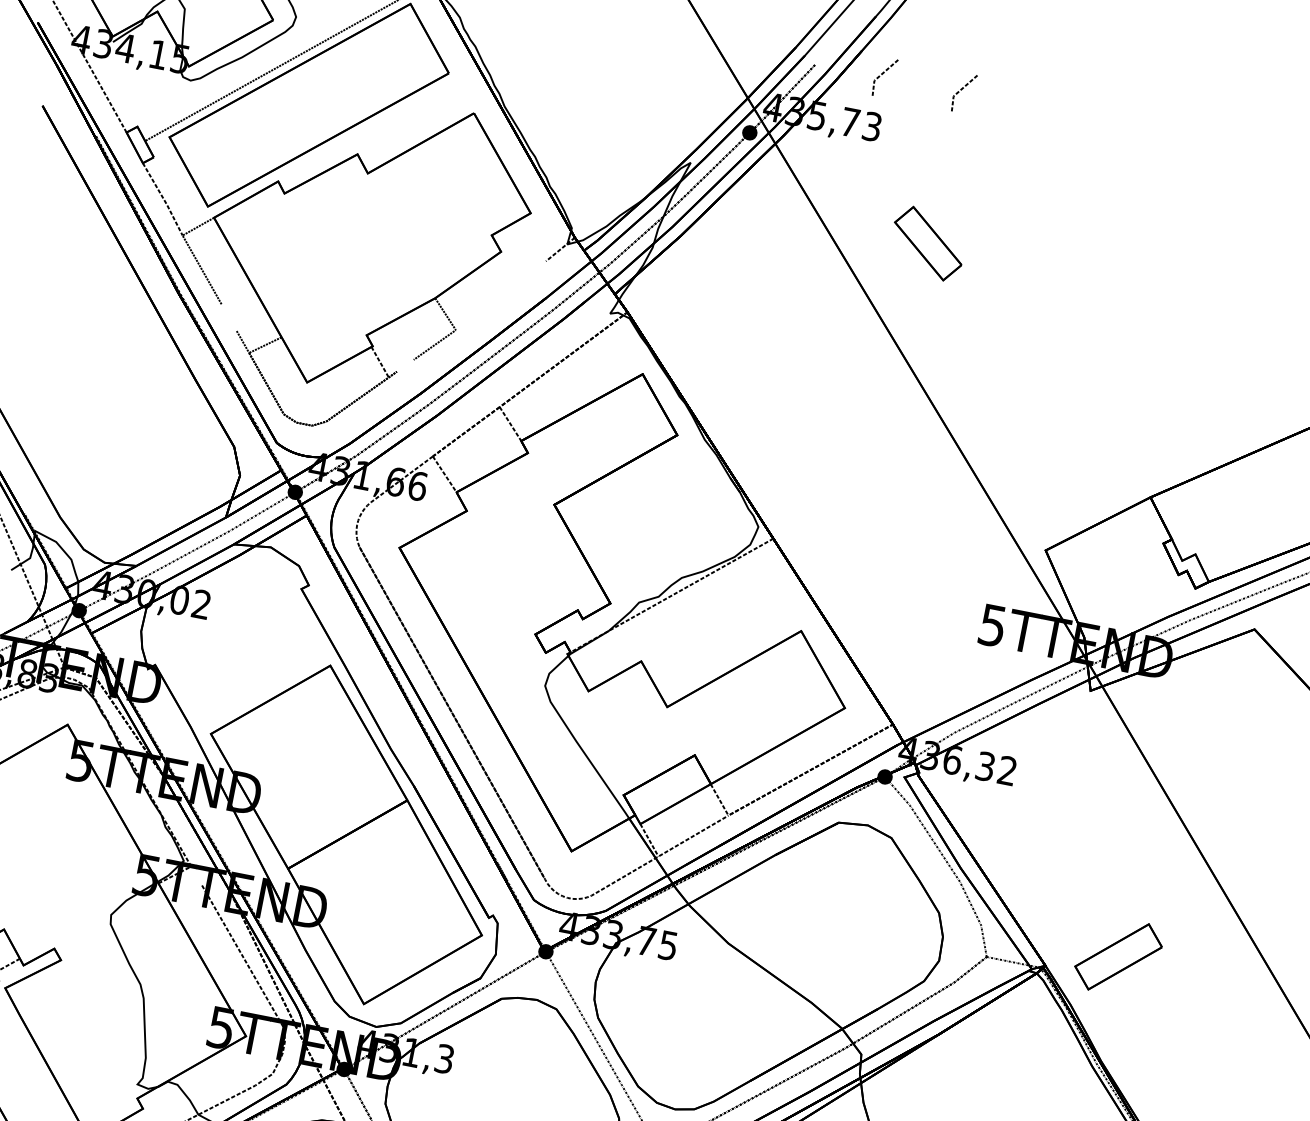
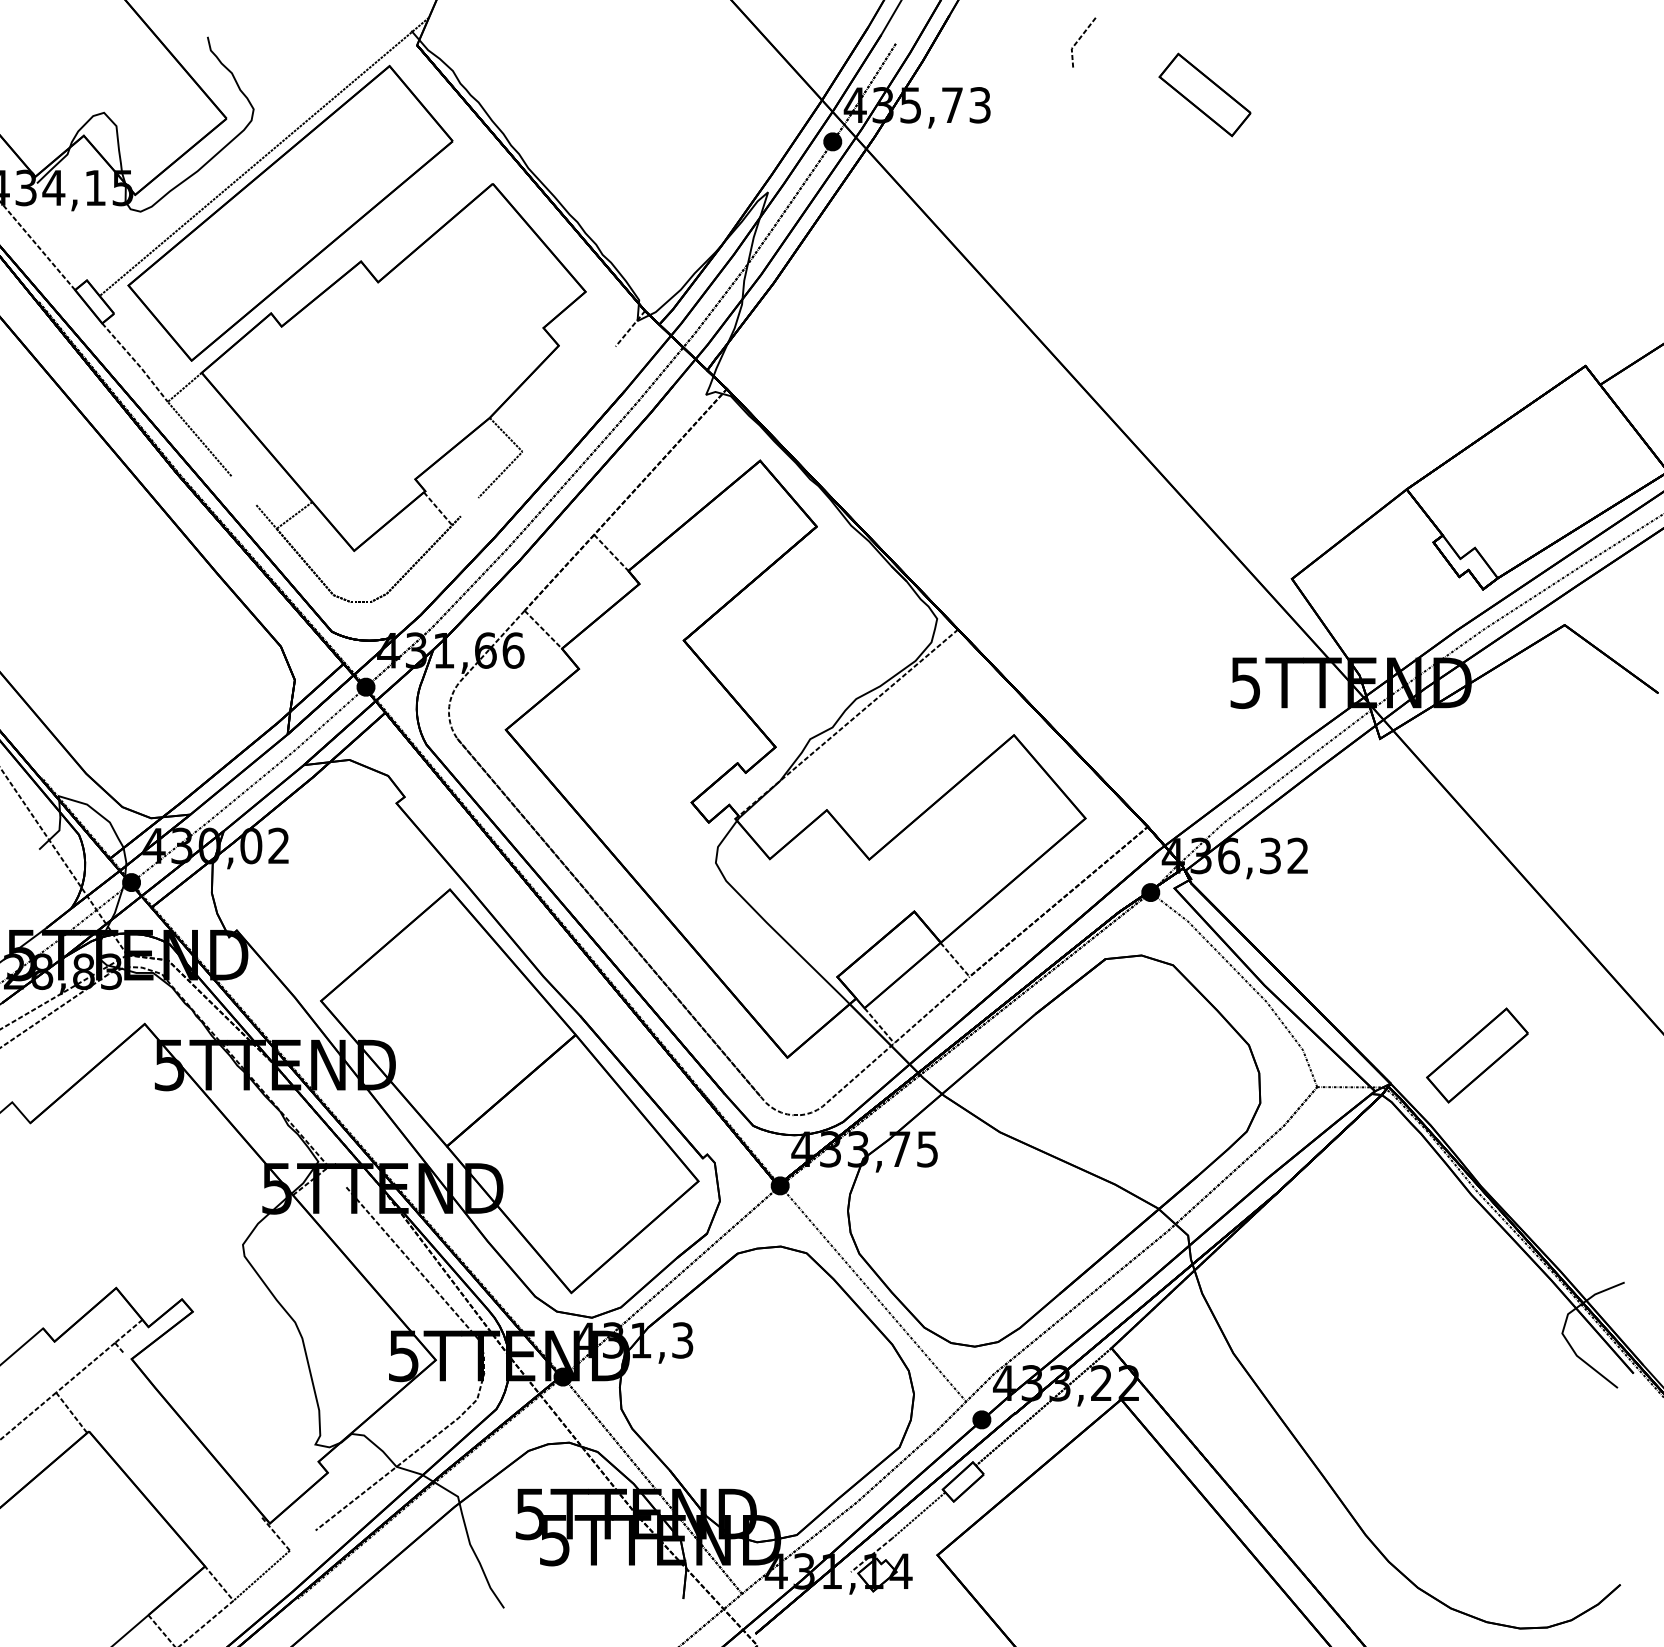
line: (882, 74) -> (980, 39), removed
part: (927, 243) -> (1204, 94), moved

